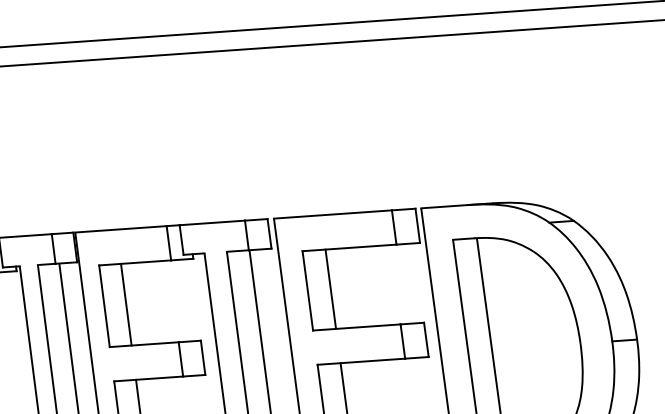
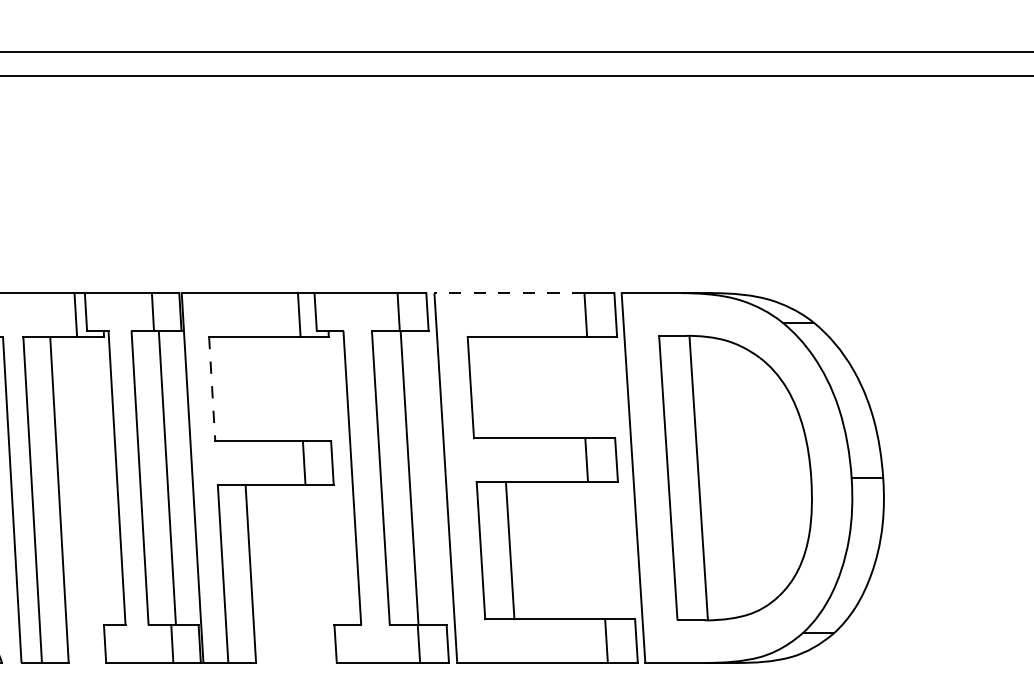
line: (332, 214) -> (508, 293), solid -> dashed
line: (330, 289) -> (499, 387), removed
line: (125, 304) -> (239, 388), removed
line: (104, 306) -> (212, 389), solid -> dashed

